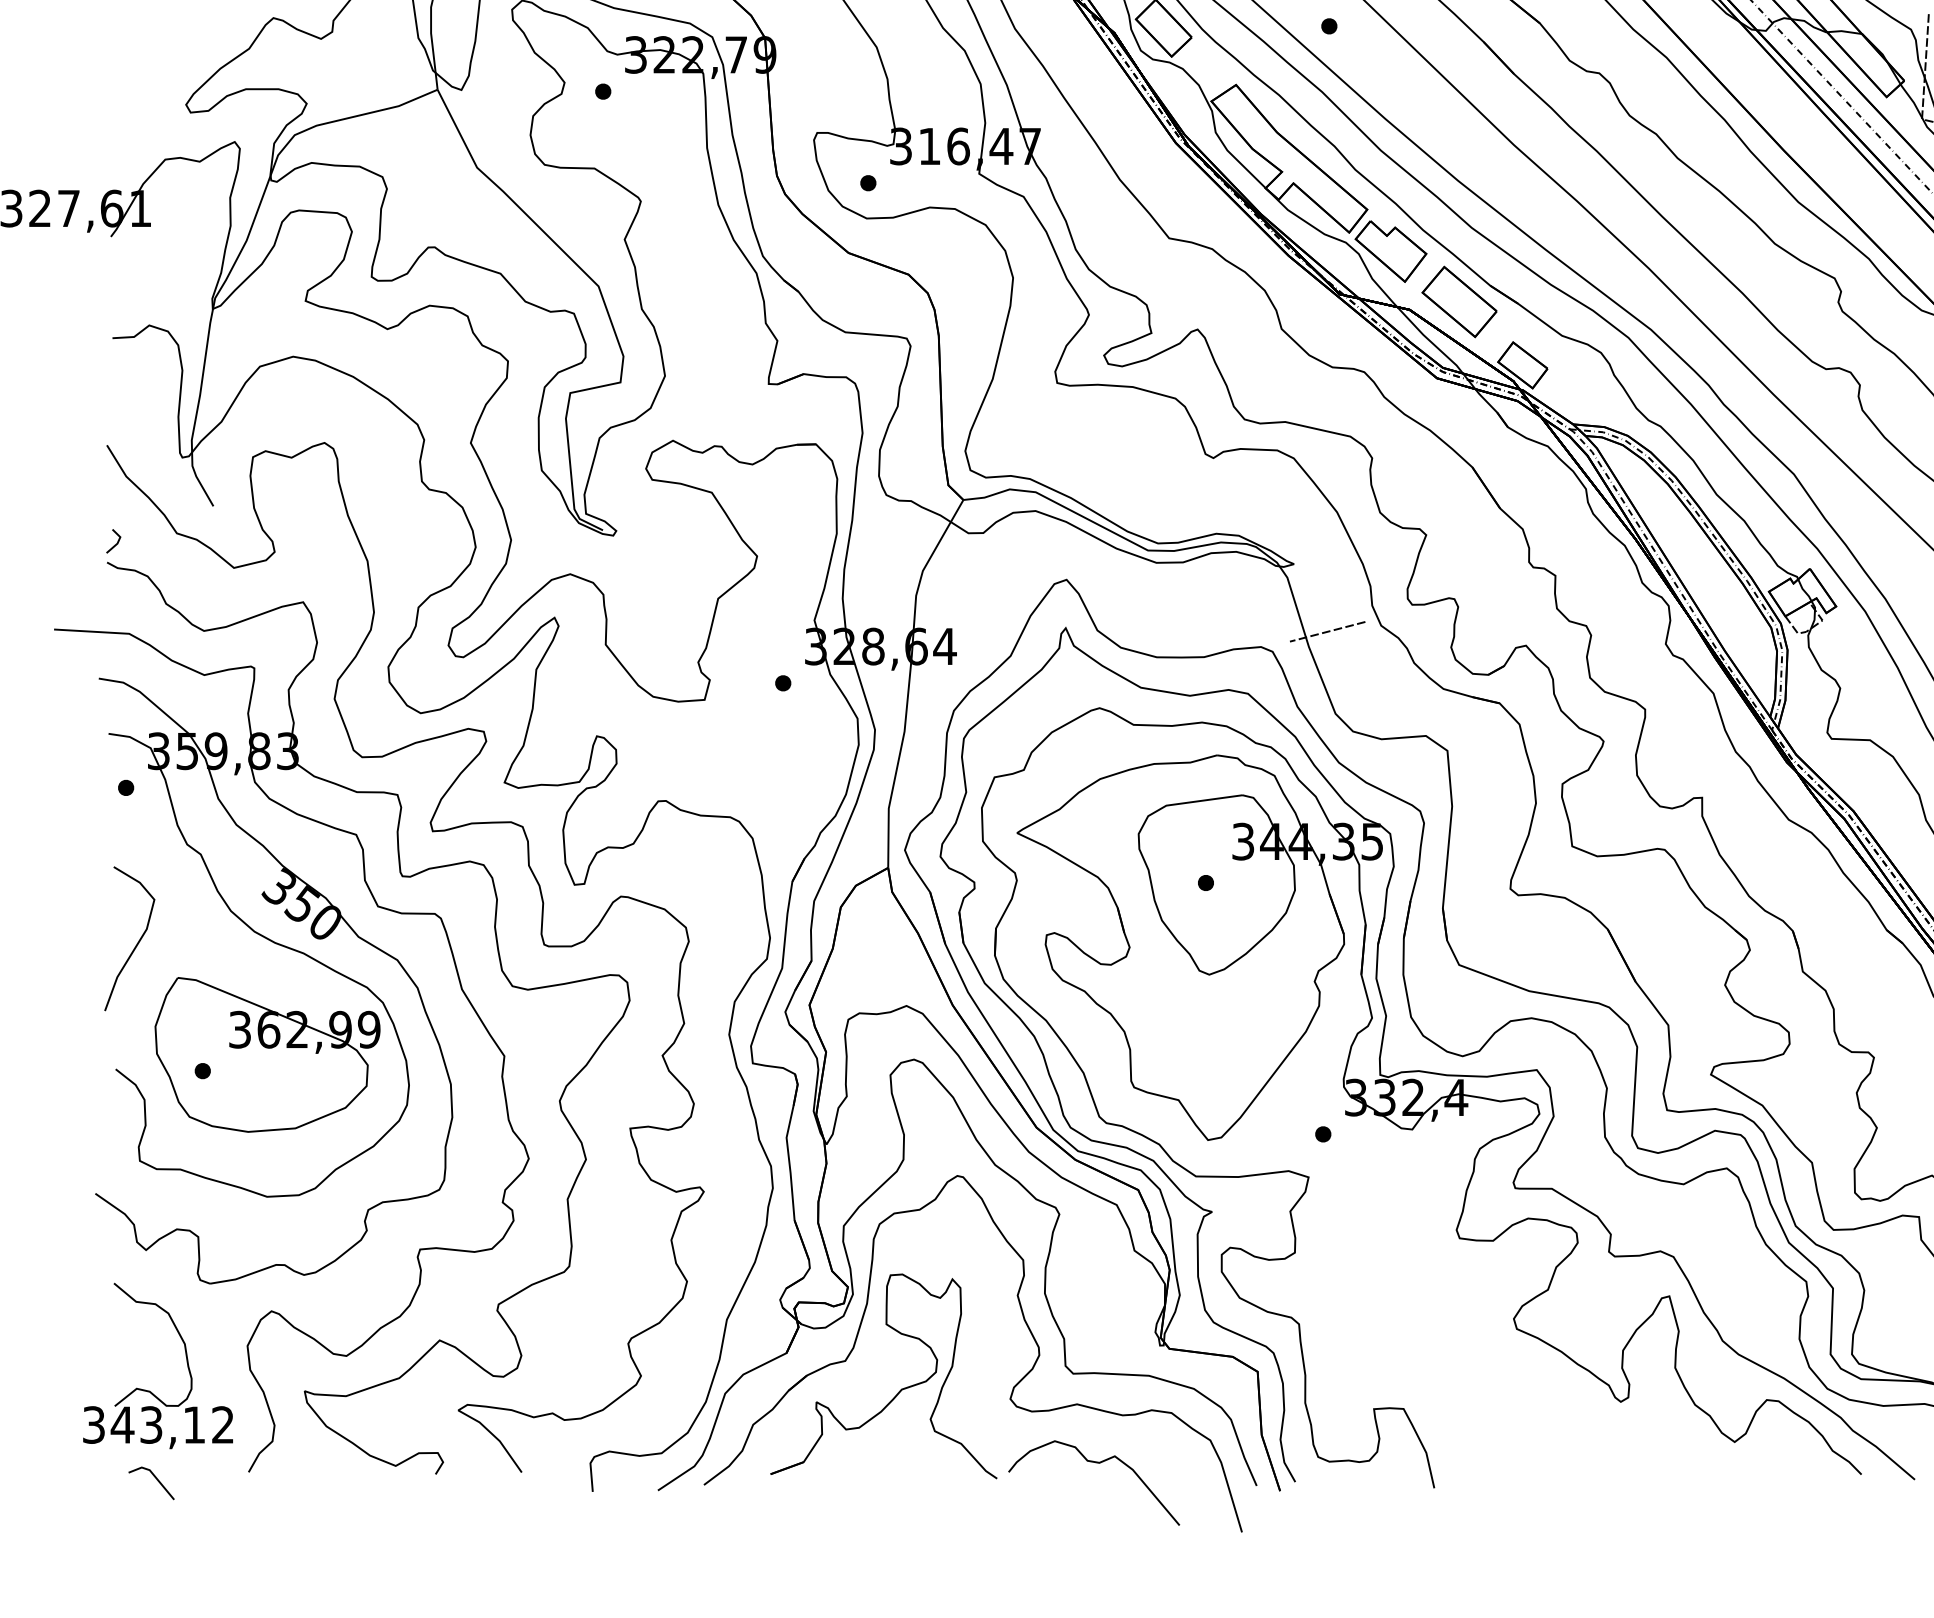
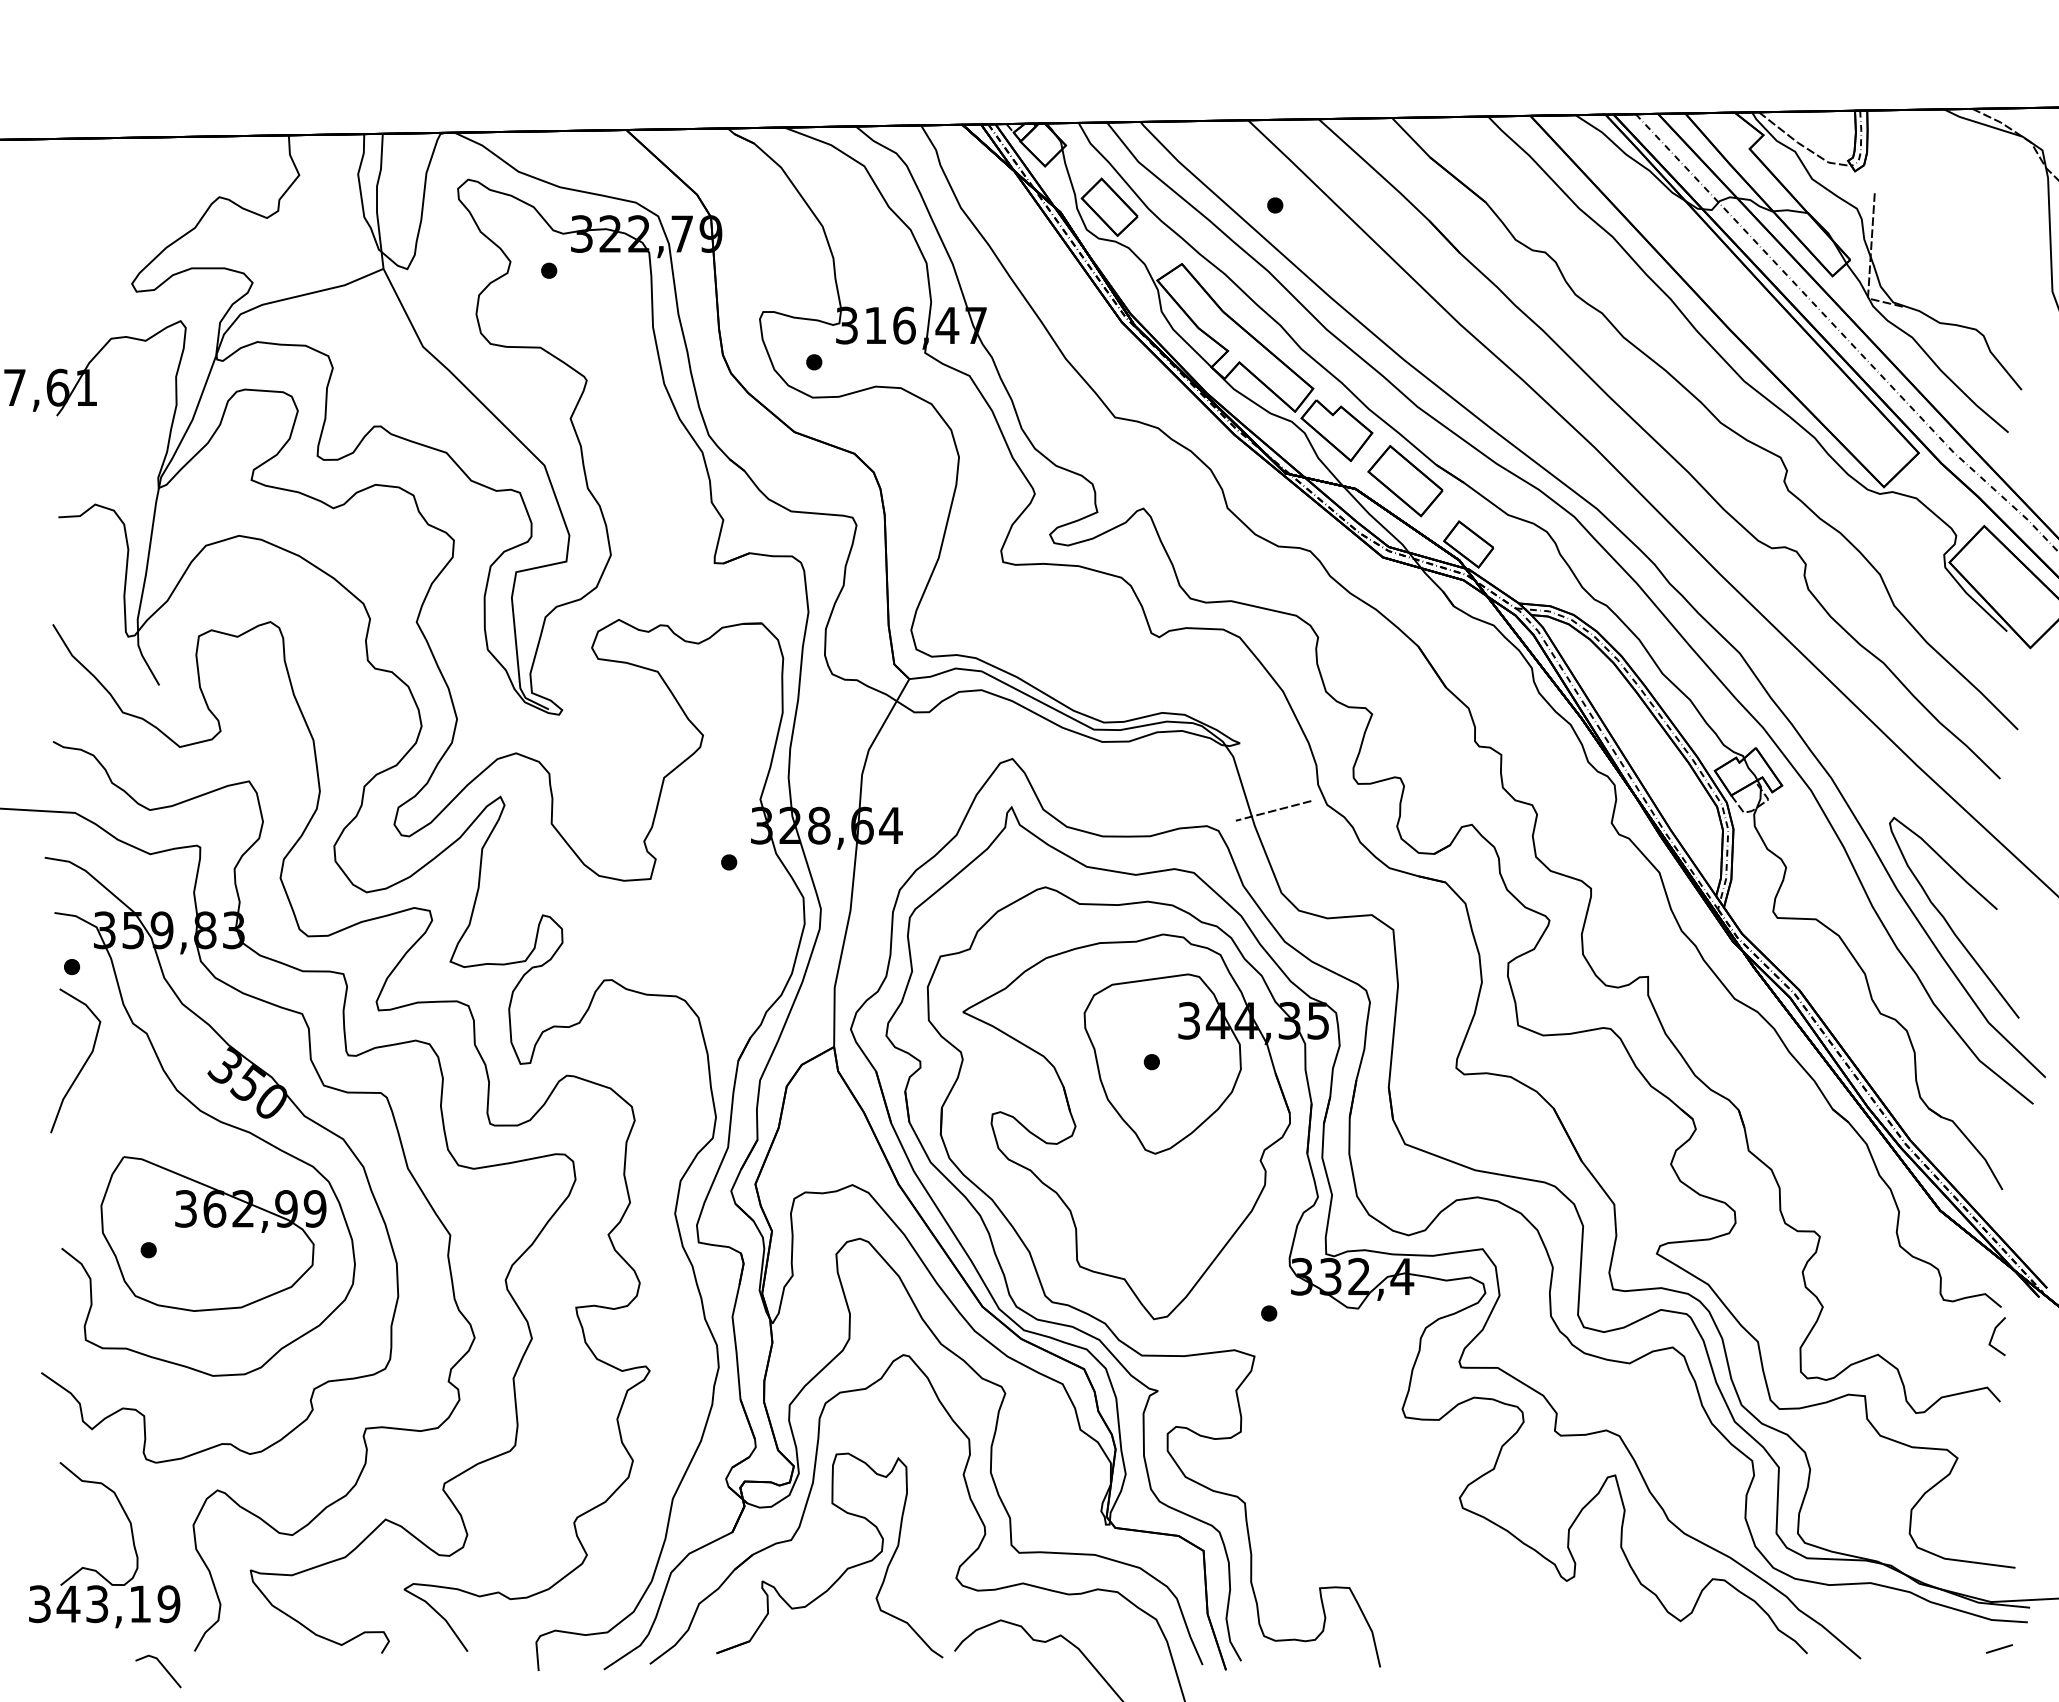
line: (116, 543) -> (62, 722), removed
curve: (136, 943) -> (82, 1065), moved
text: (222, 1425) -> (168, 1604), 343,12 -> 343,19
line: (156, 1480) -> (163, 1668), moved

